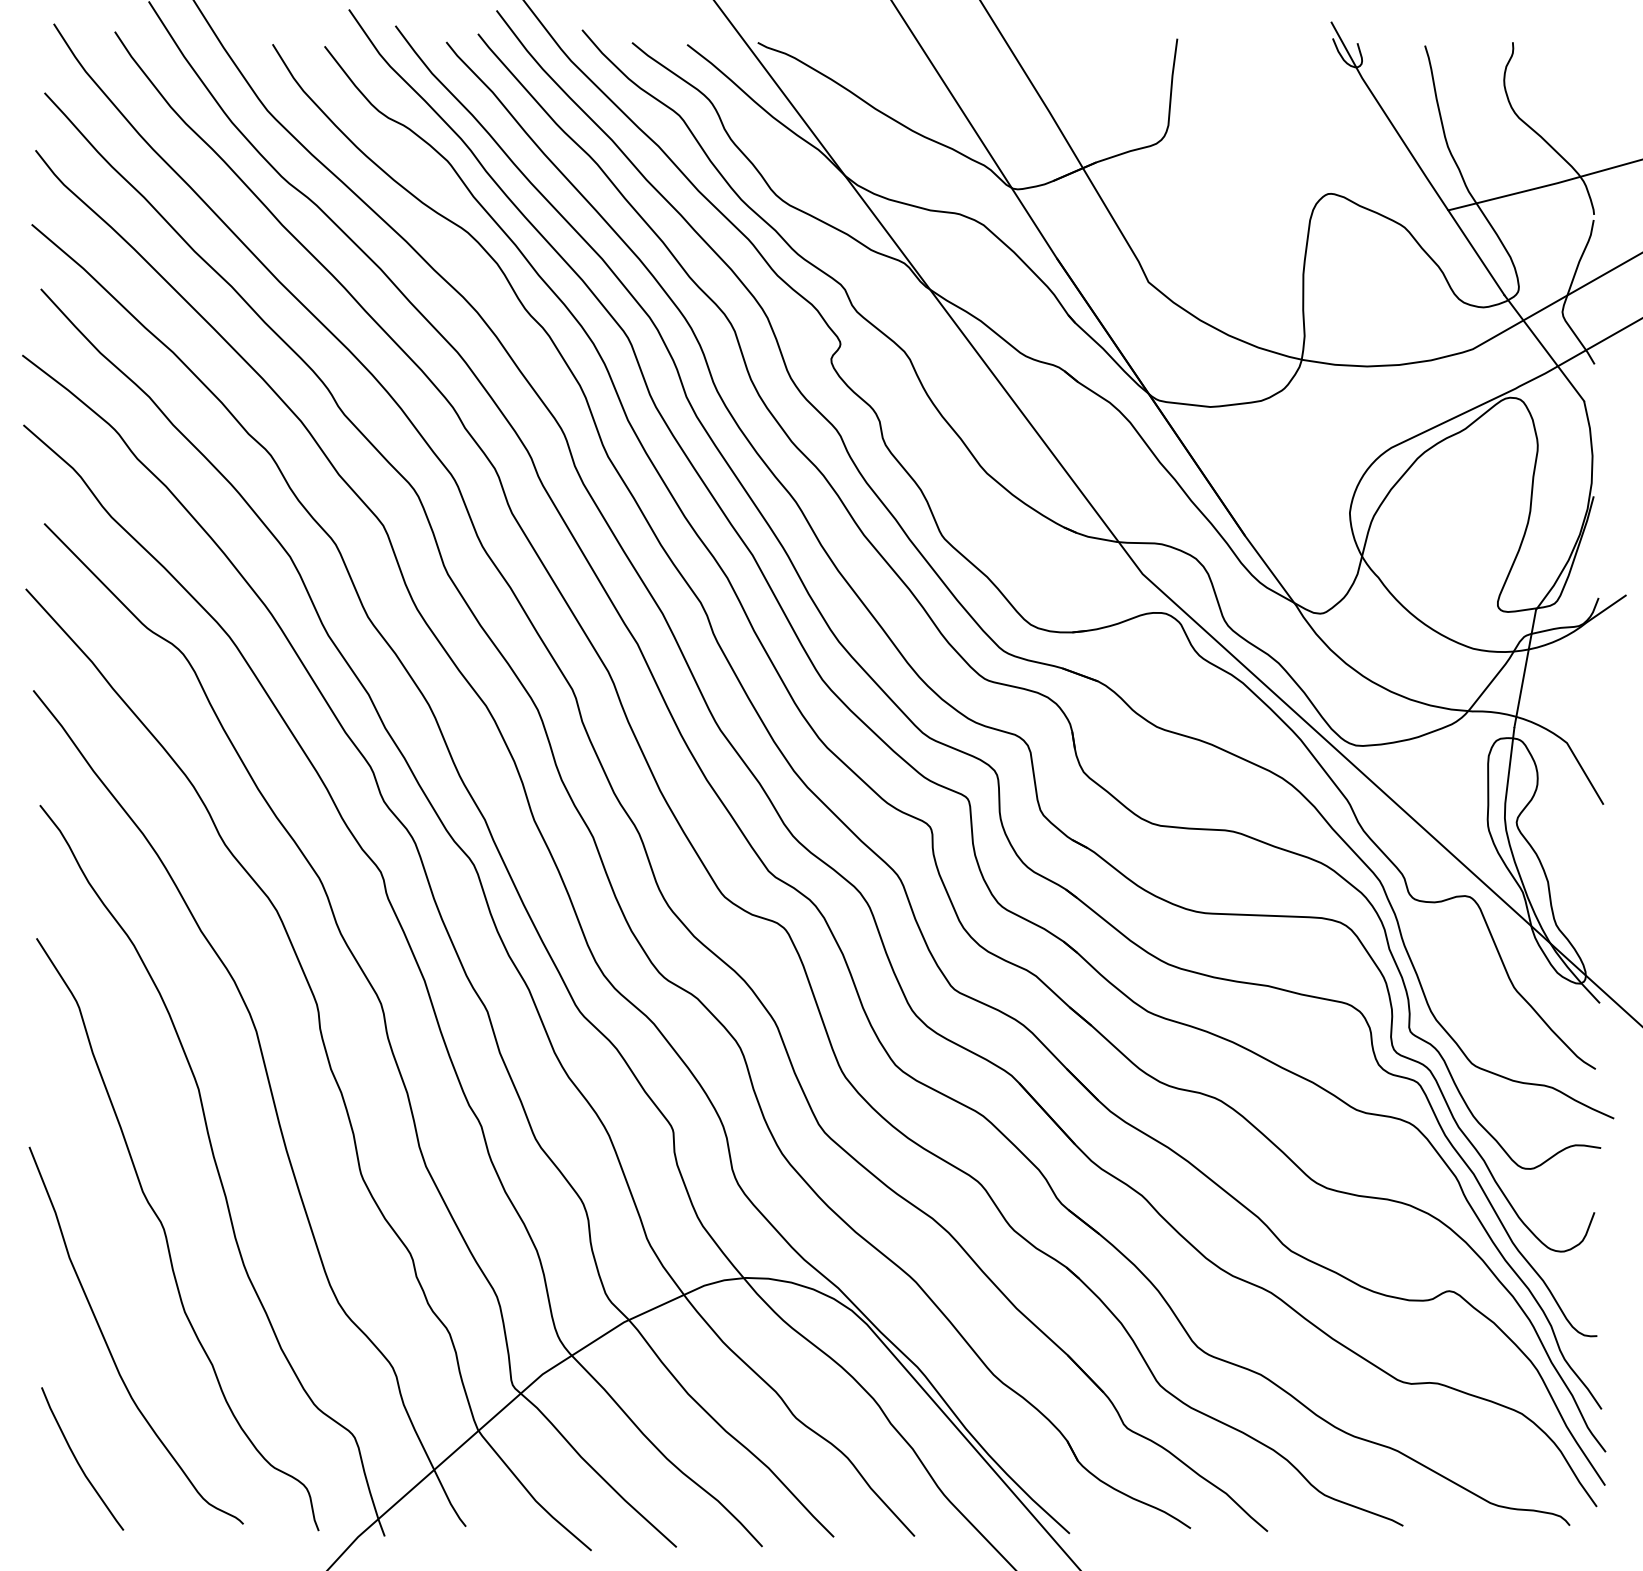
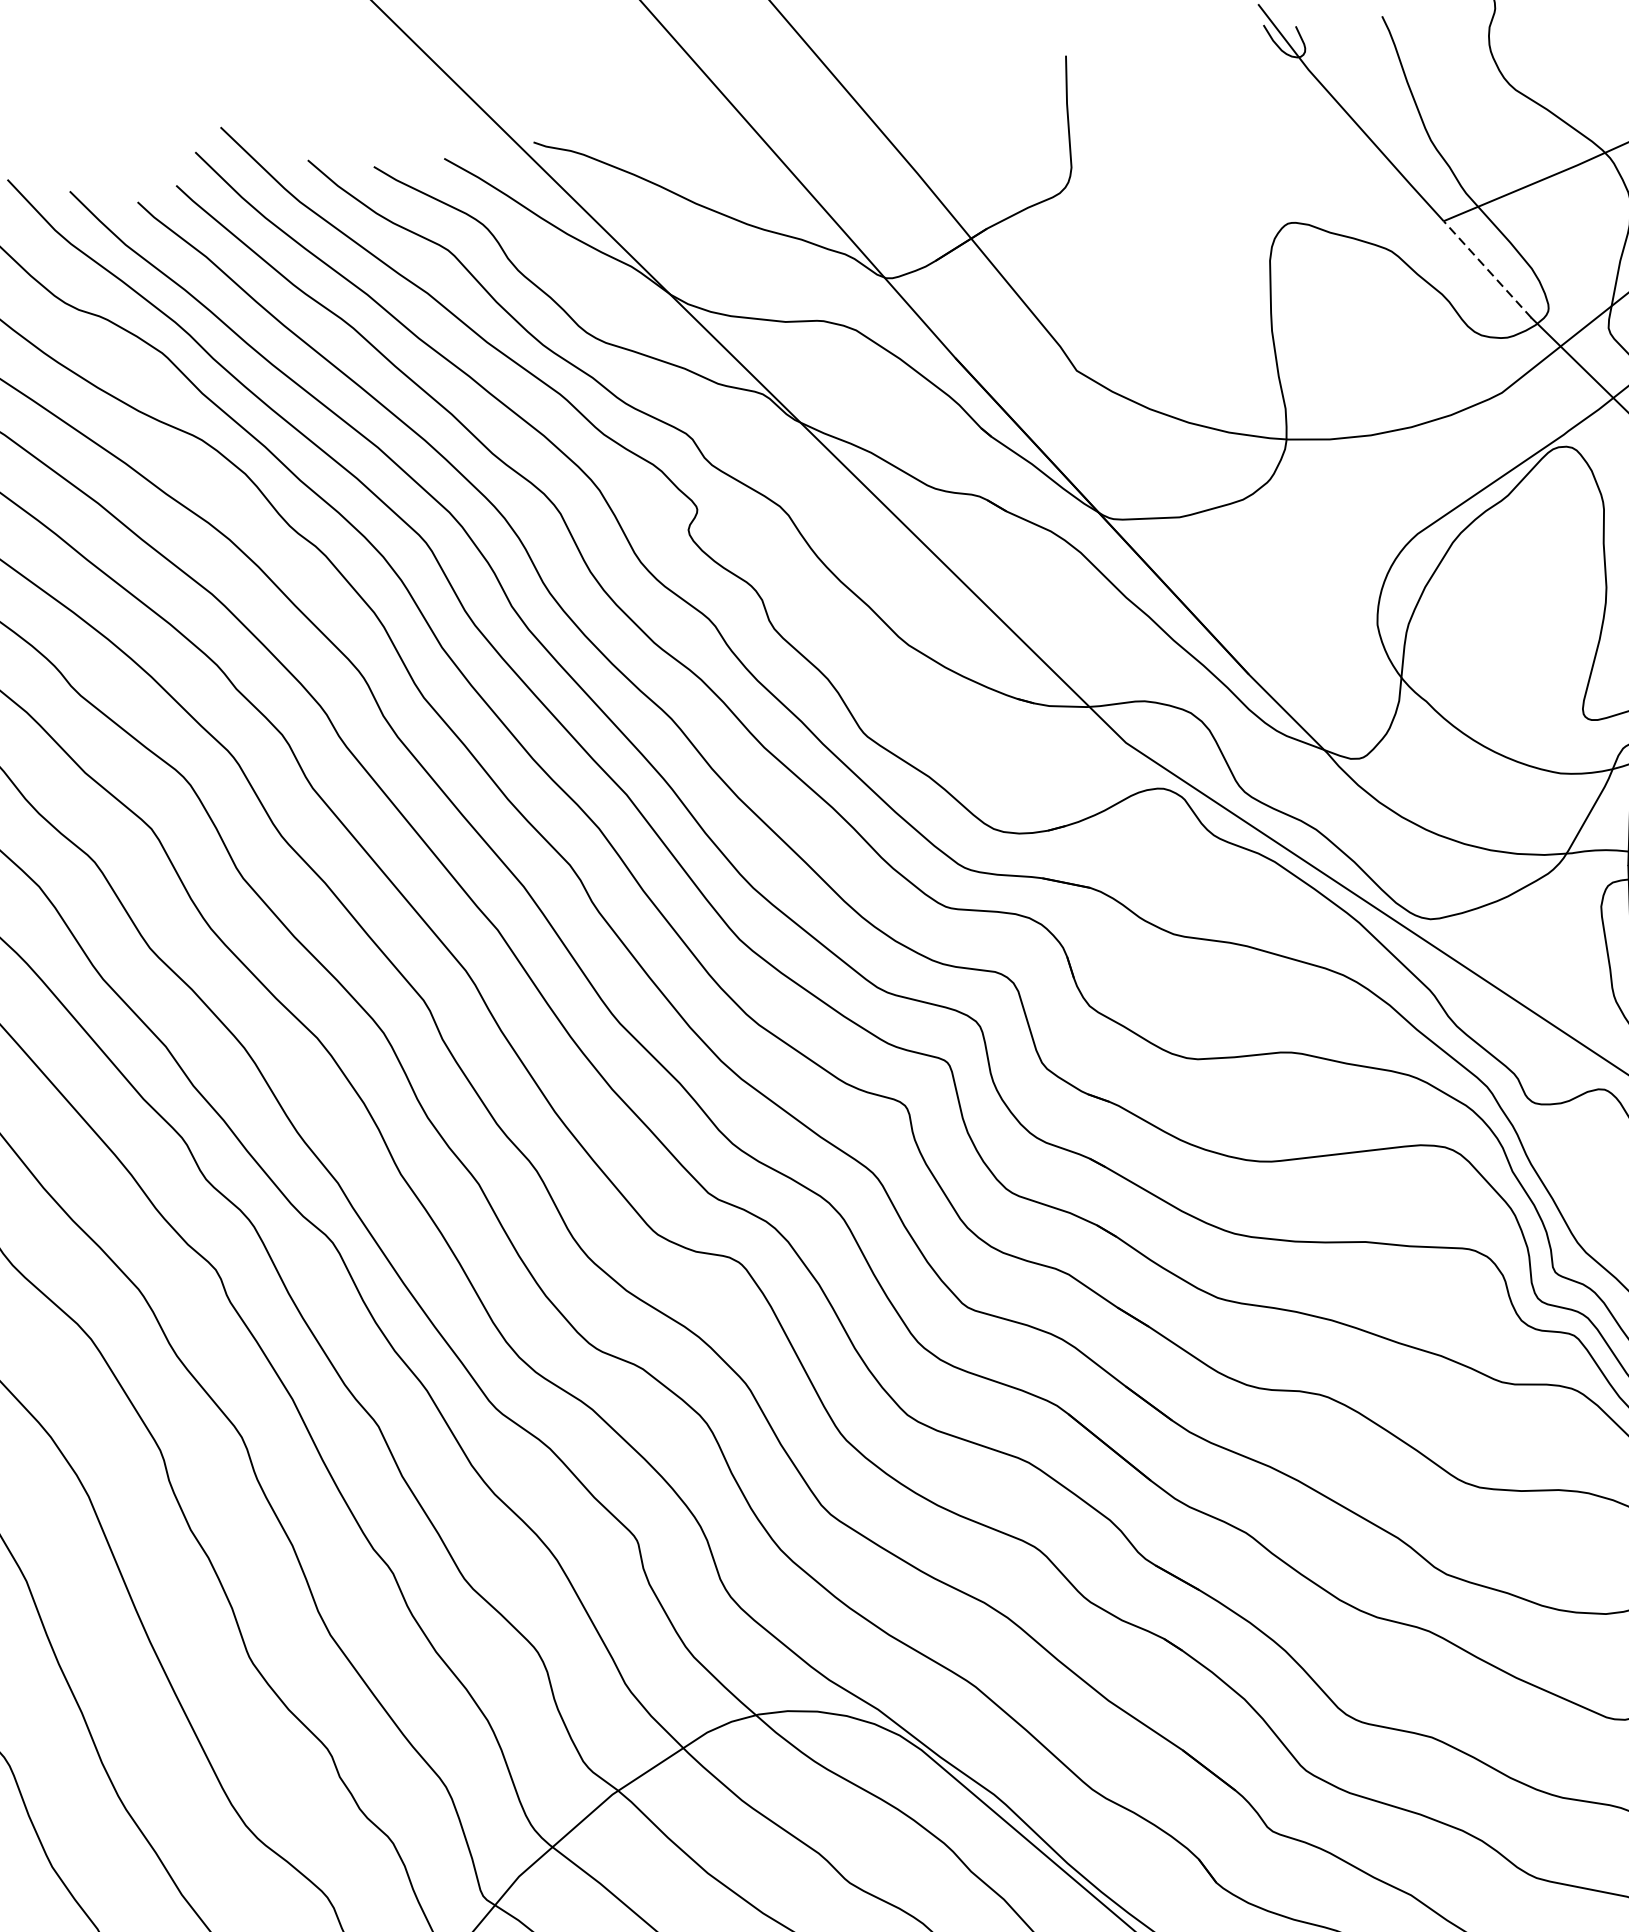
line: (1476, 252) -> (1487, 269), solid -> dashed

